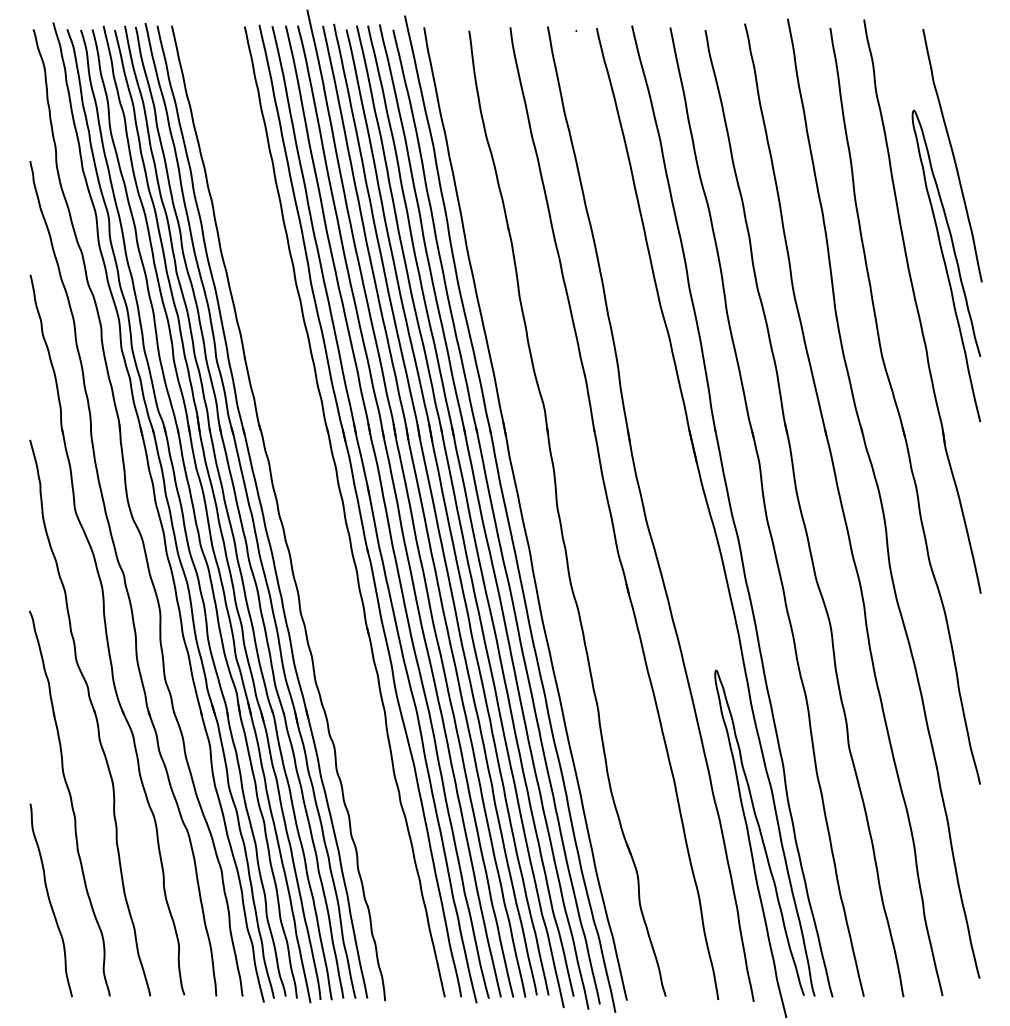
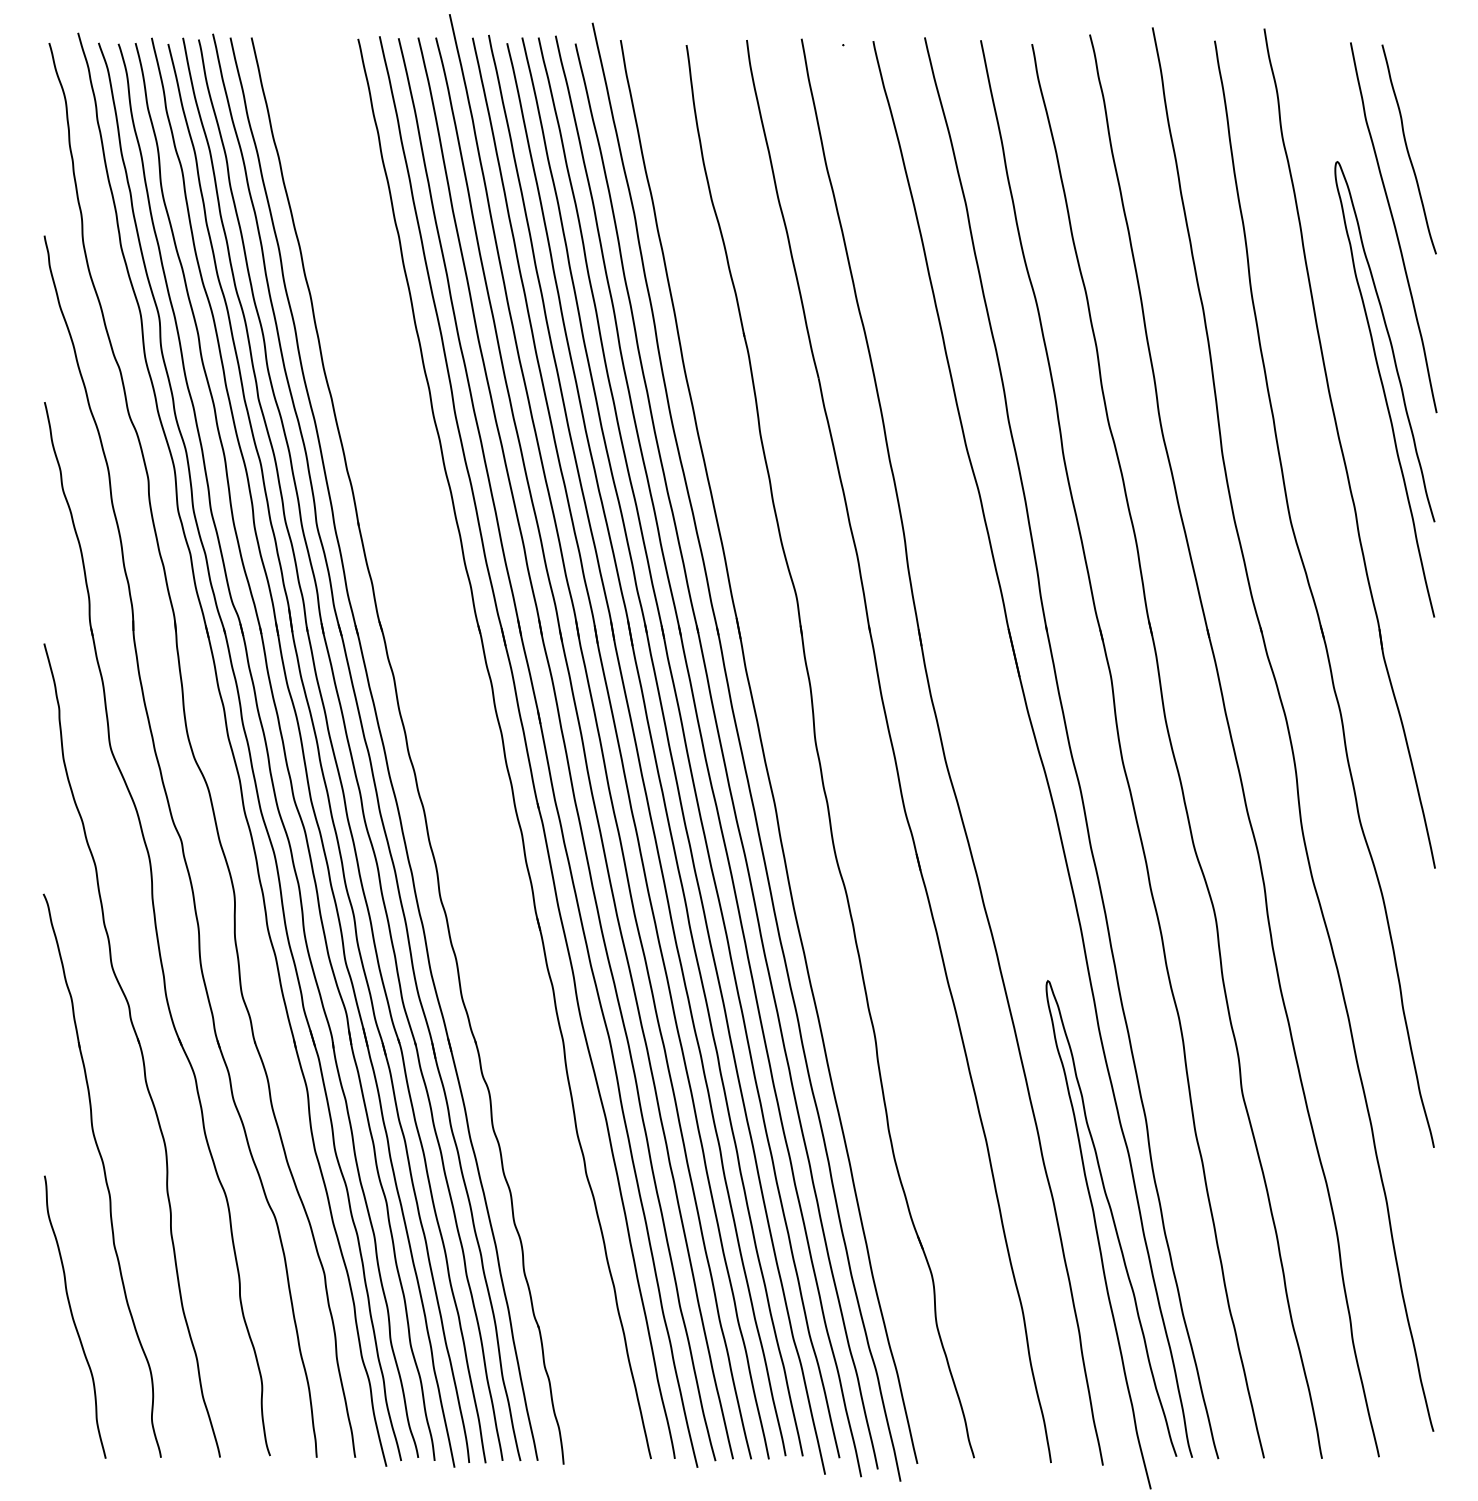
curve: (962, 101) -> (1408, 148), added

